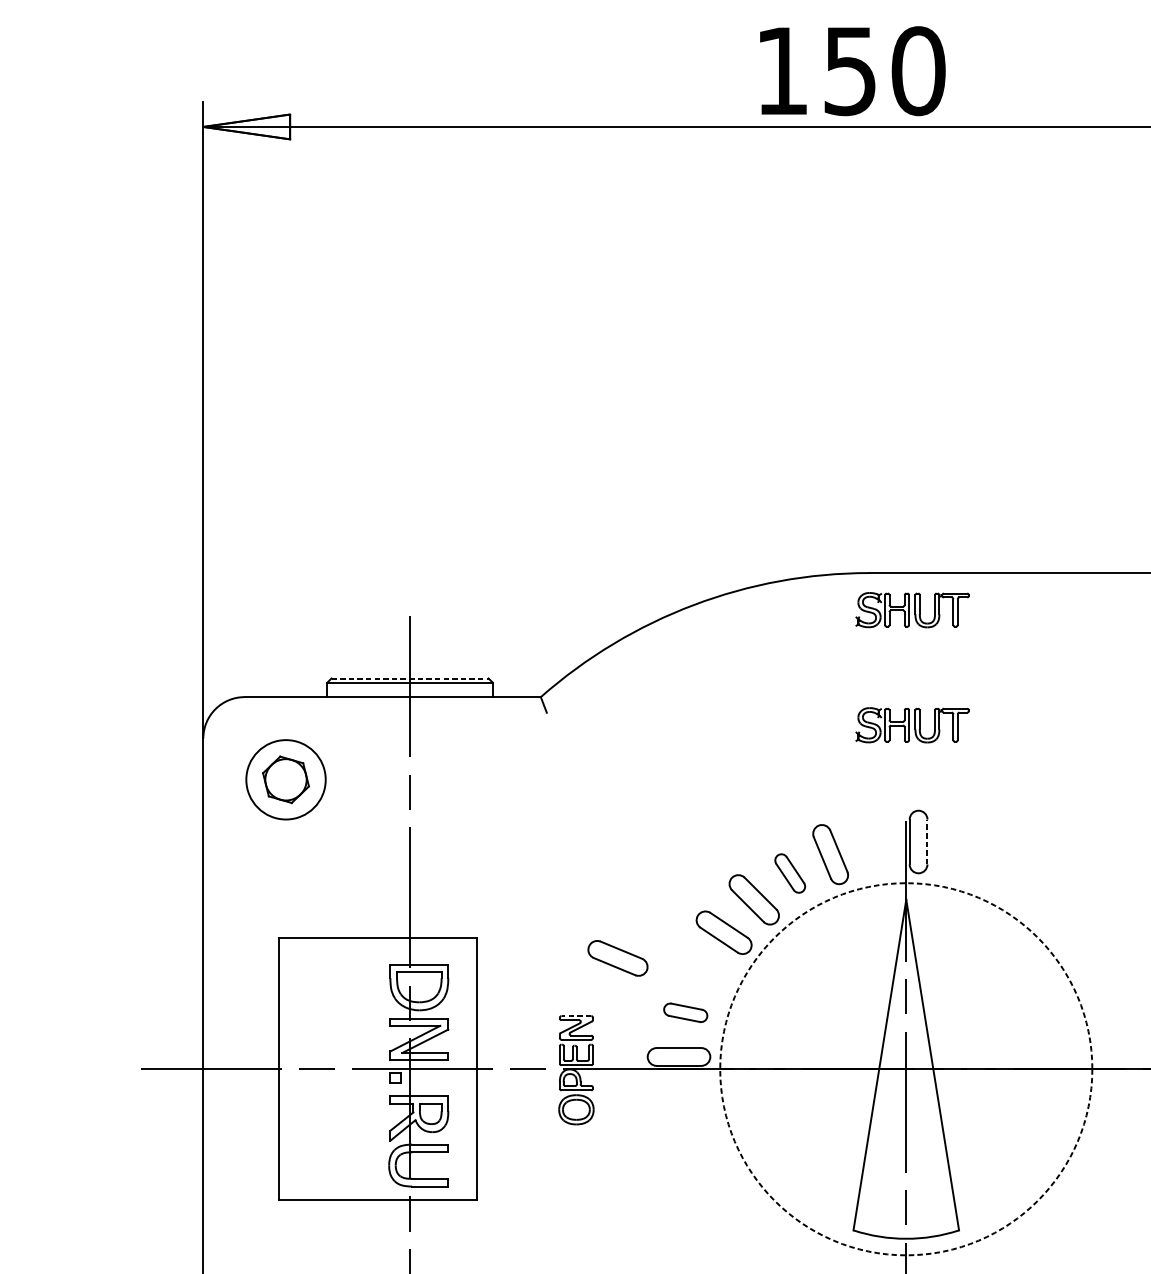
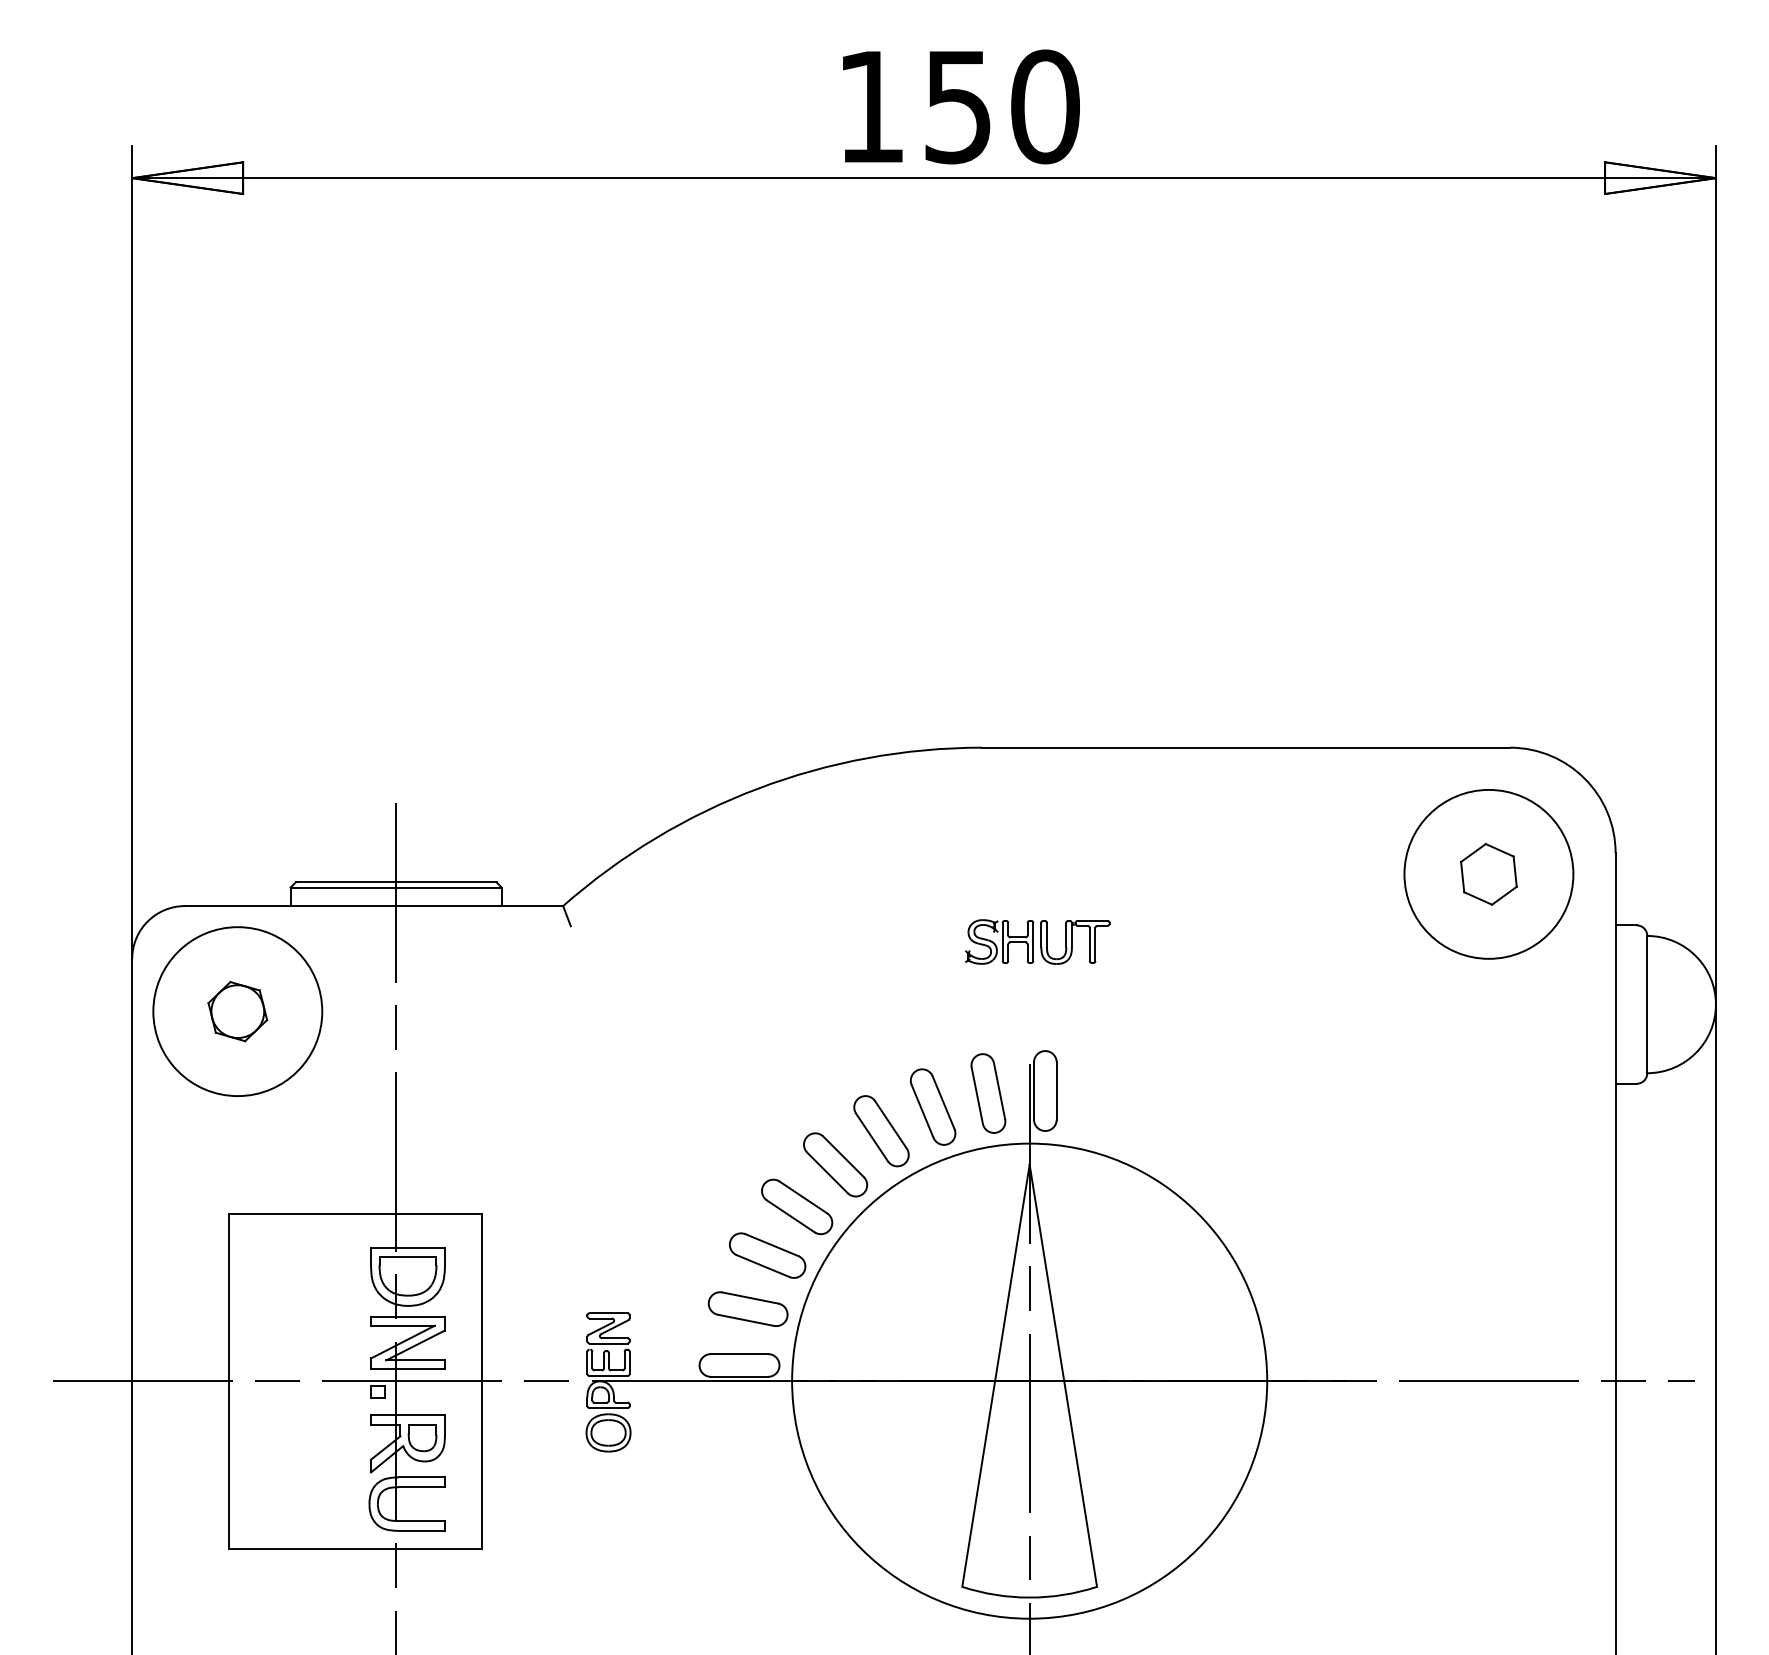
part: (912, 609) -> (1037, 794), removed
line: (410, 678) -> (396, 882), dashed -> solid
circle: (285, 779) -> (237, 1011), size x1.67
line: (927, 842) -> (1056, 1091), dashed -> solid
part: (874, 843) -> (988, 1093), added
part: (790, 873) -> (881, 1131), size x1.43
part: (617, 958) -> (767, 1255), moved
part: (685, 1012) -> (747, 1308), size x1.43
line: (576, 1016) -> (608, 1313), dashed -> solid
circle: (906, 1068) -> (1029, 1380), dashed -> solid

